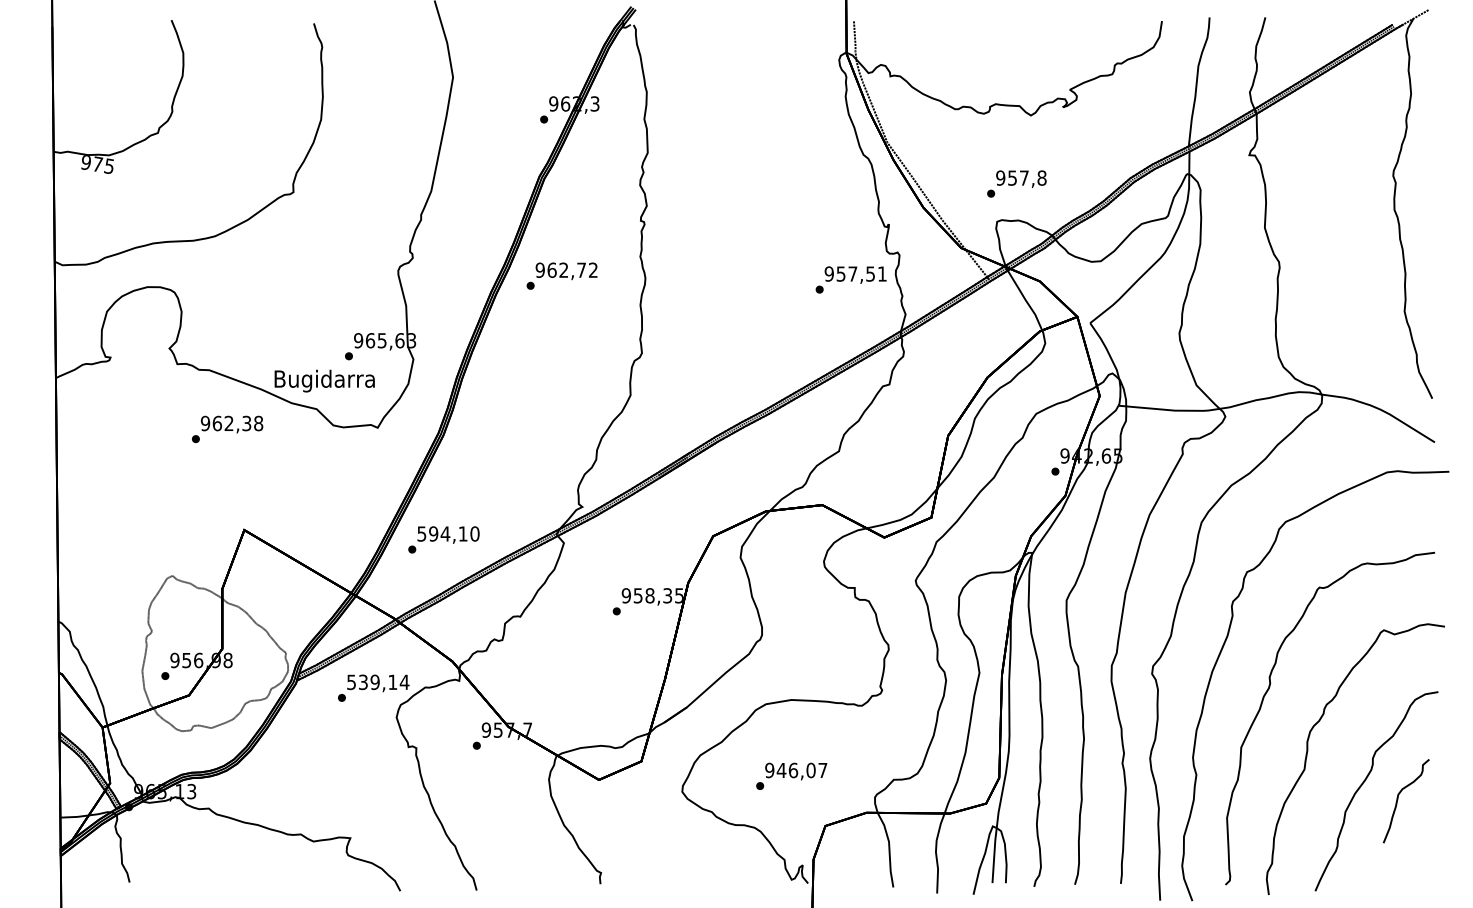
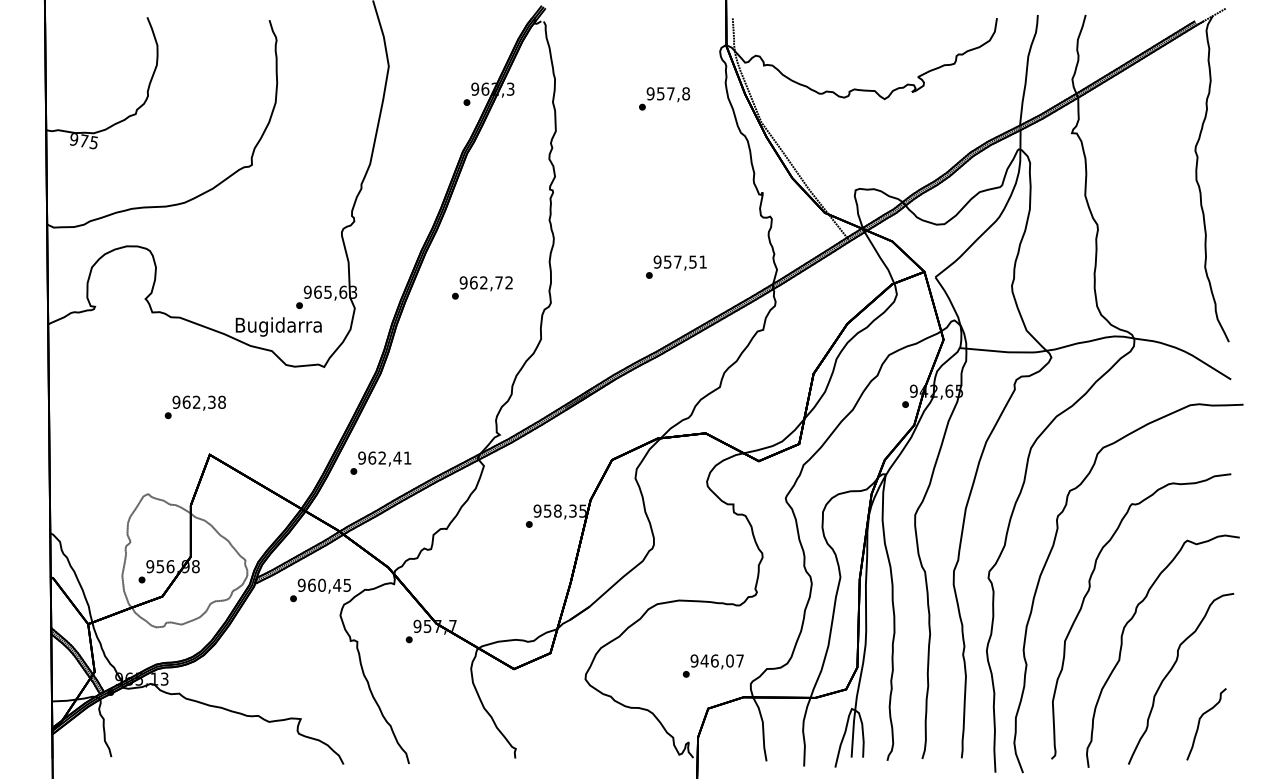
text: (1016, 183) -> (664, 98), moved
text: (562, 275) -> (482, 287), moved
text: (851, 279) -> (676, 266), moved
text: (226, 429) -> (194, 407), moved
text: (447, 533) -> (384, 457), 594,10 -> 962,41
text: (378, 681) -> (324, 584), 539,14 -> 960,45
text: (790, 775) -> (712, 665), moved
part: (1399, 797) -> (1200, 721), moved

